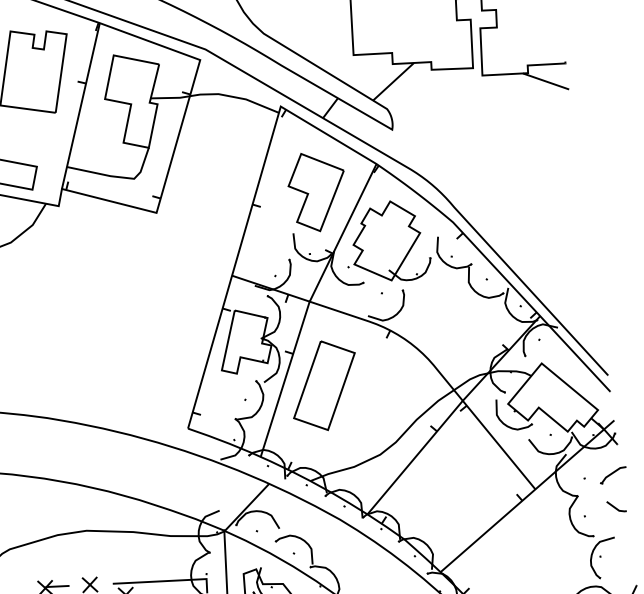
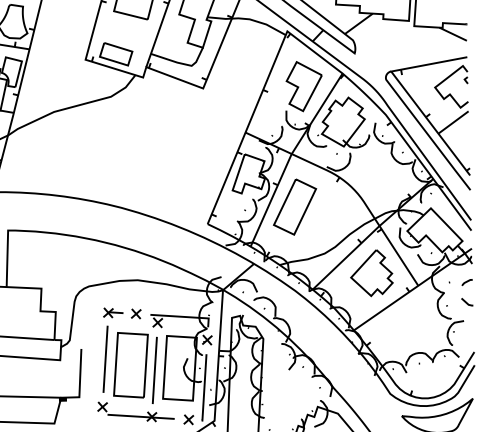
part: (521, 228) -> (427, 123), added
part: (611, 475) -> (466, 282), size x0.62
part: (458, 478) -> (371, 273), added

